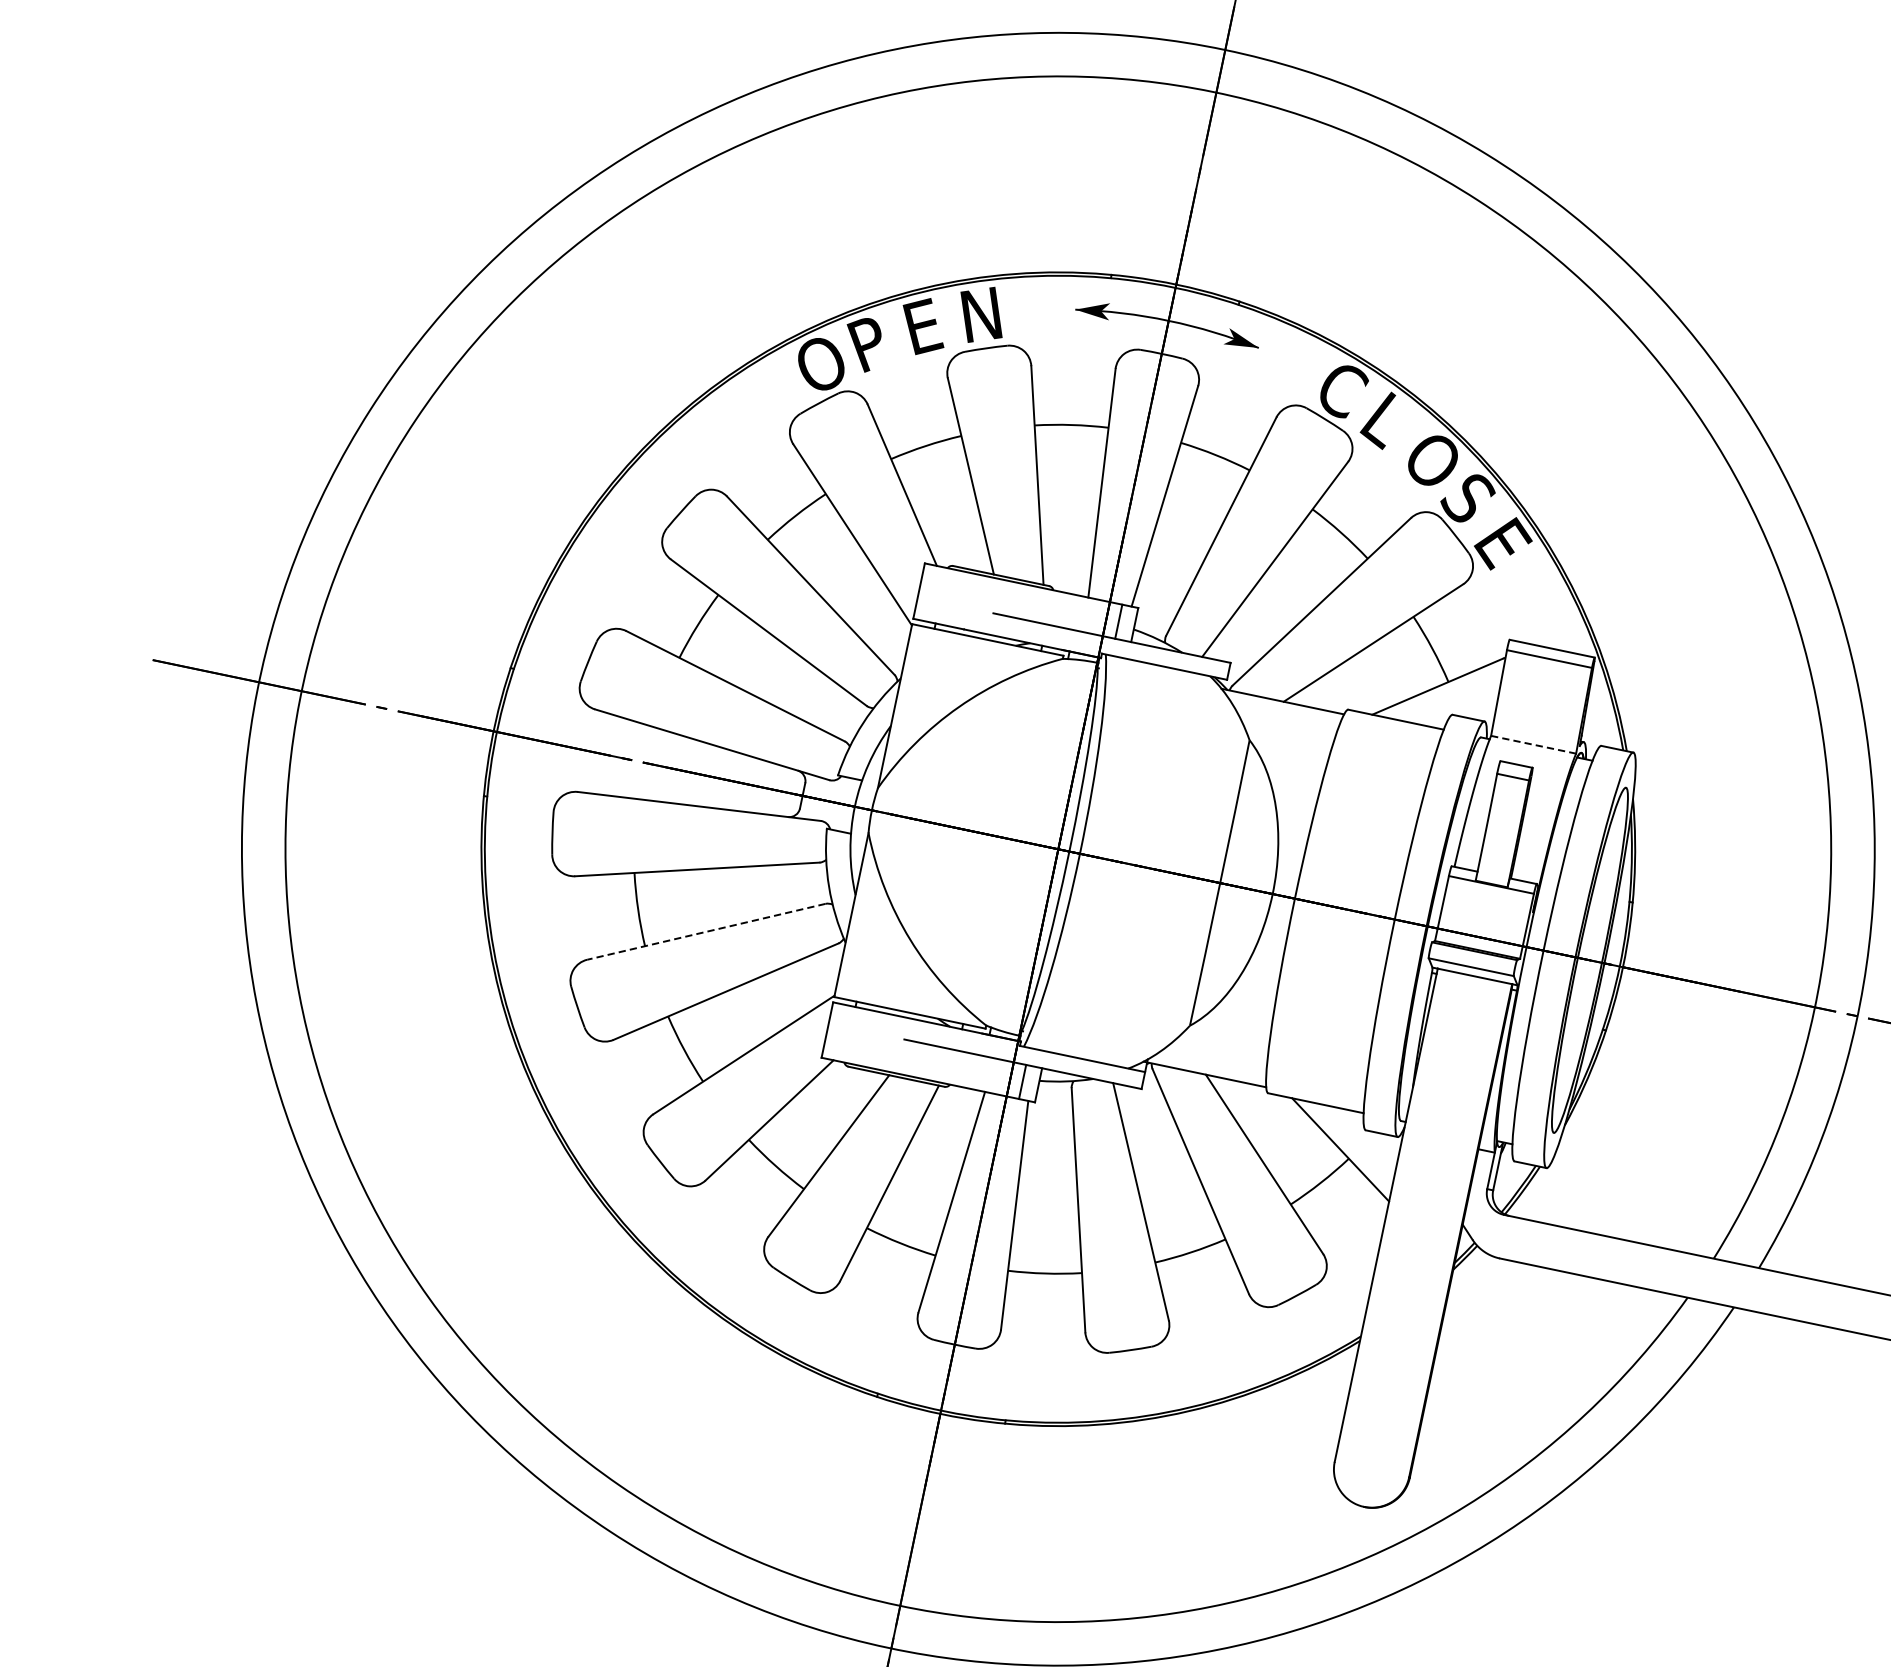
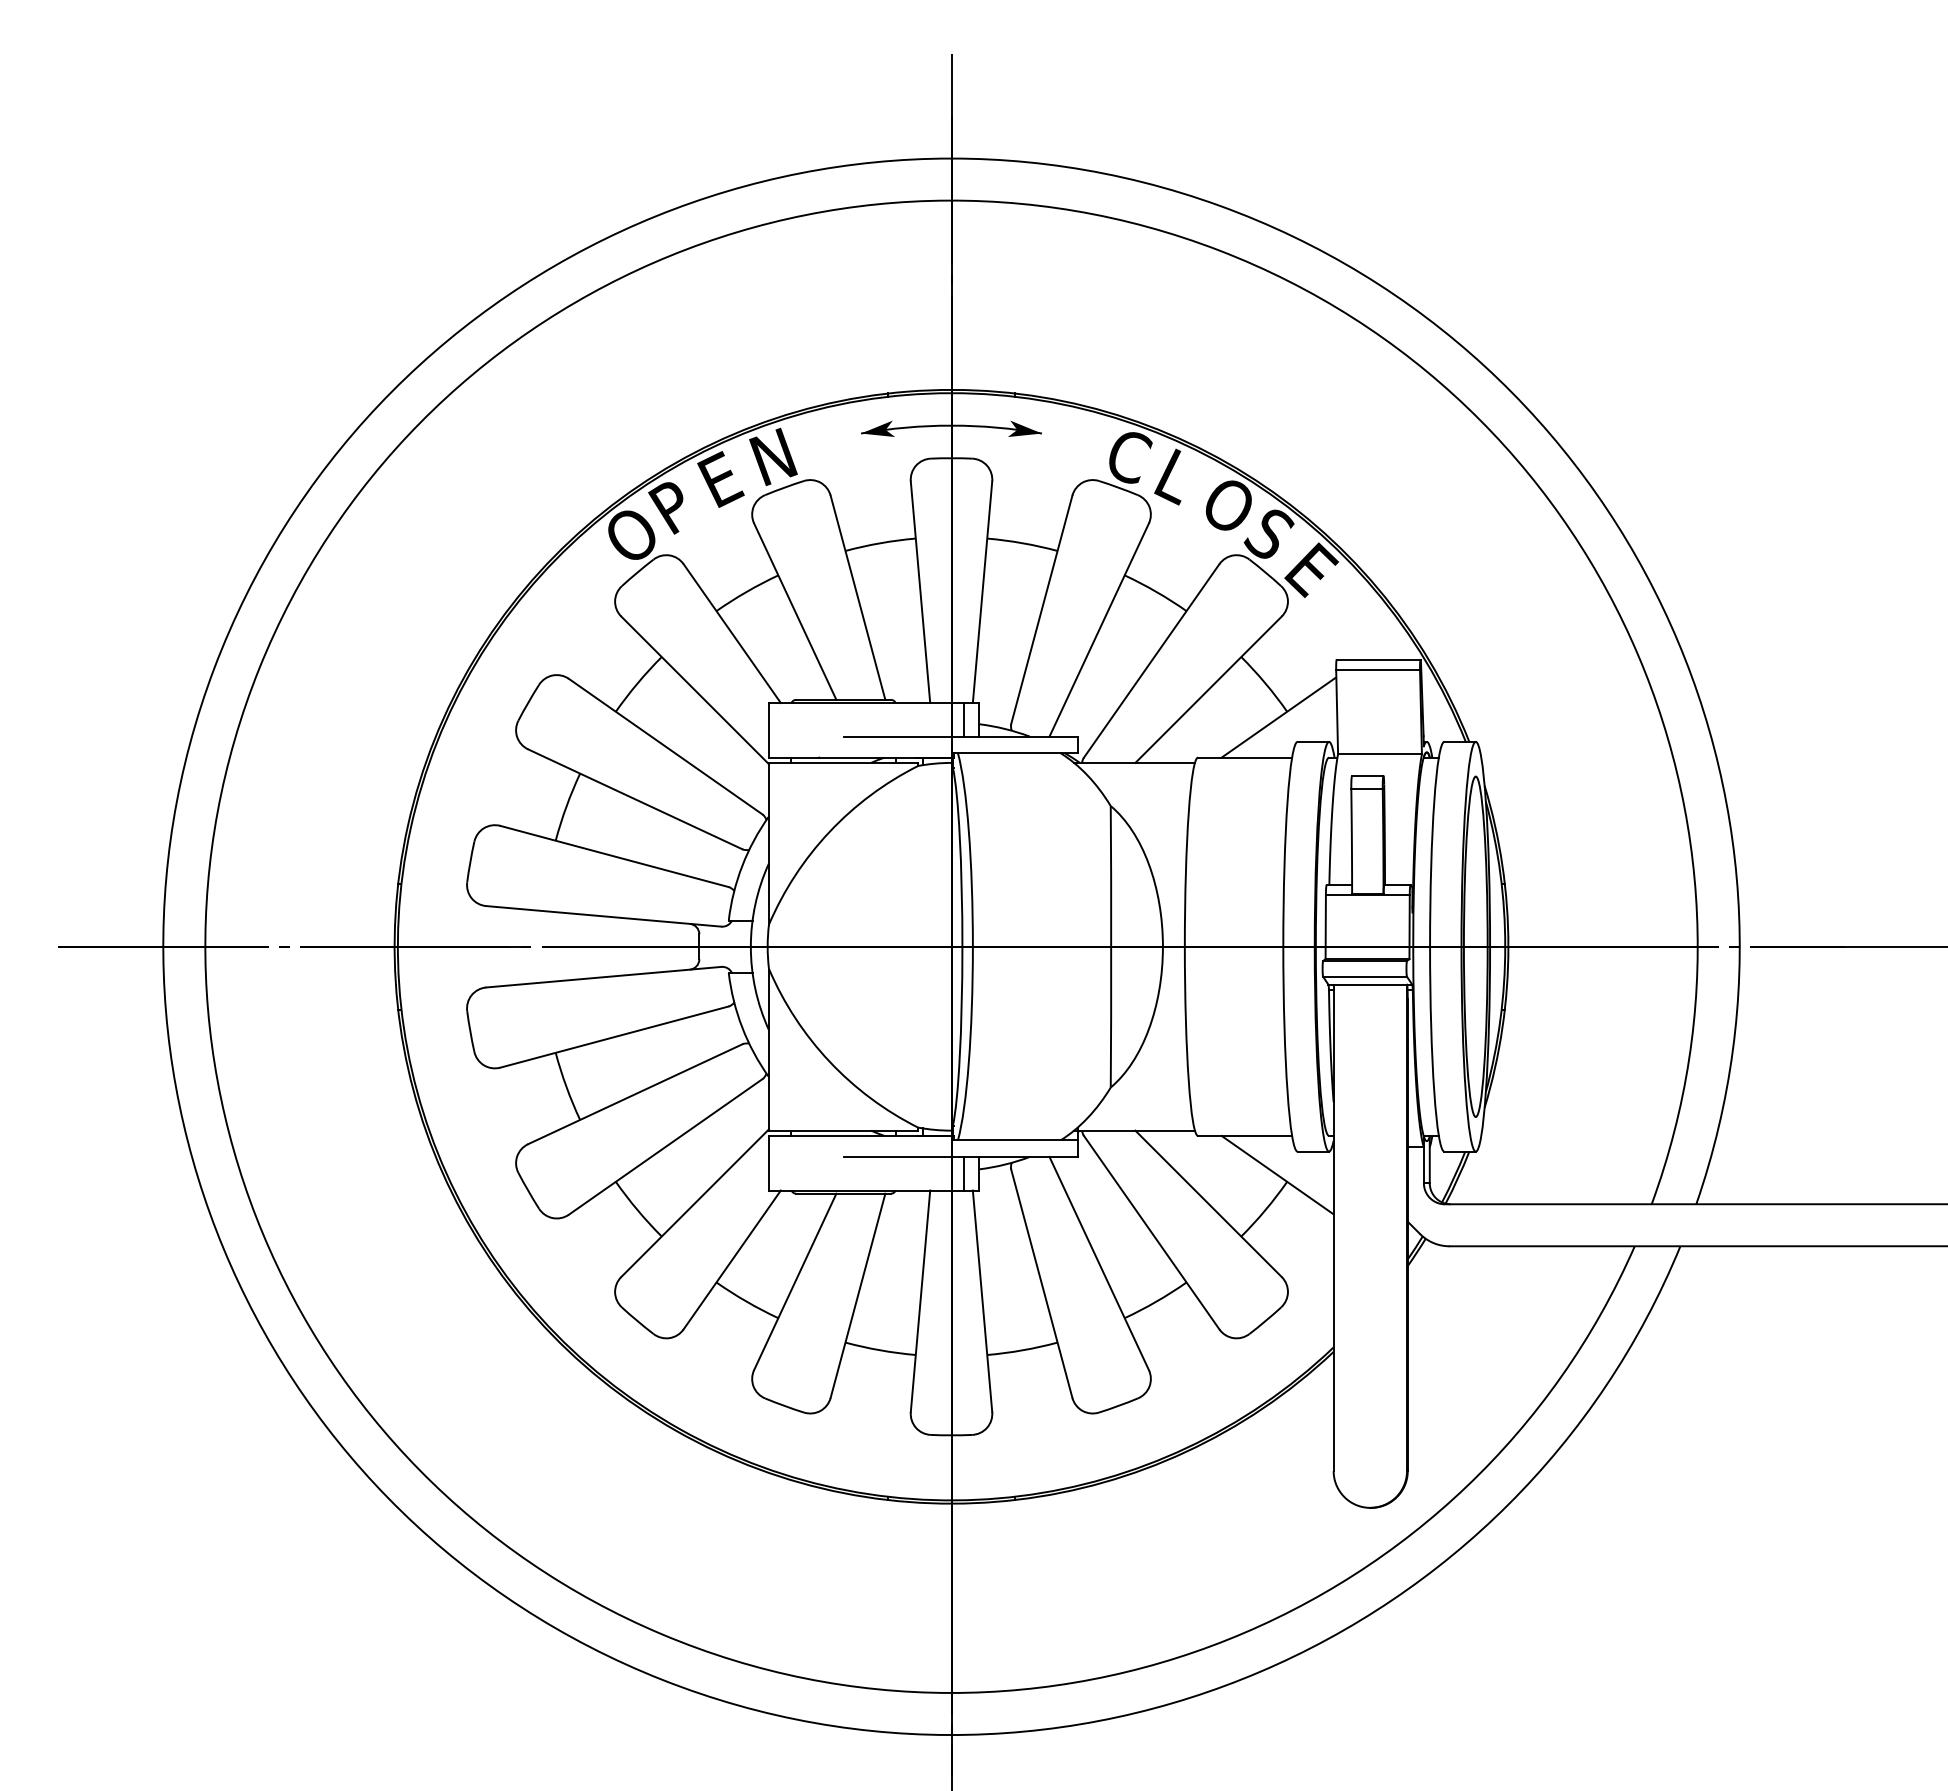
line: (1534, 745) -> (1380, 754), dashed -> solid
line: (705, 931) -> (634, 1094), dashed -> solid

